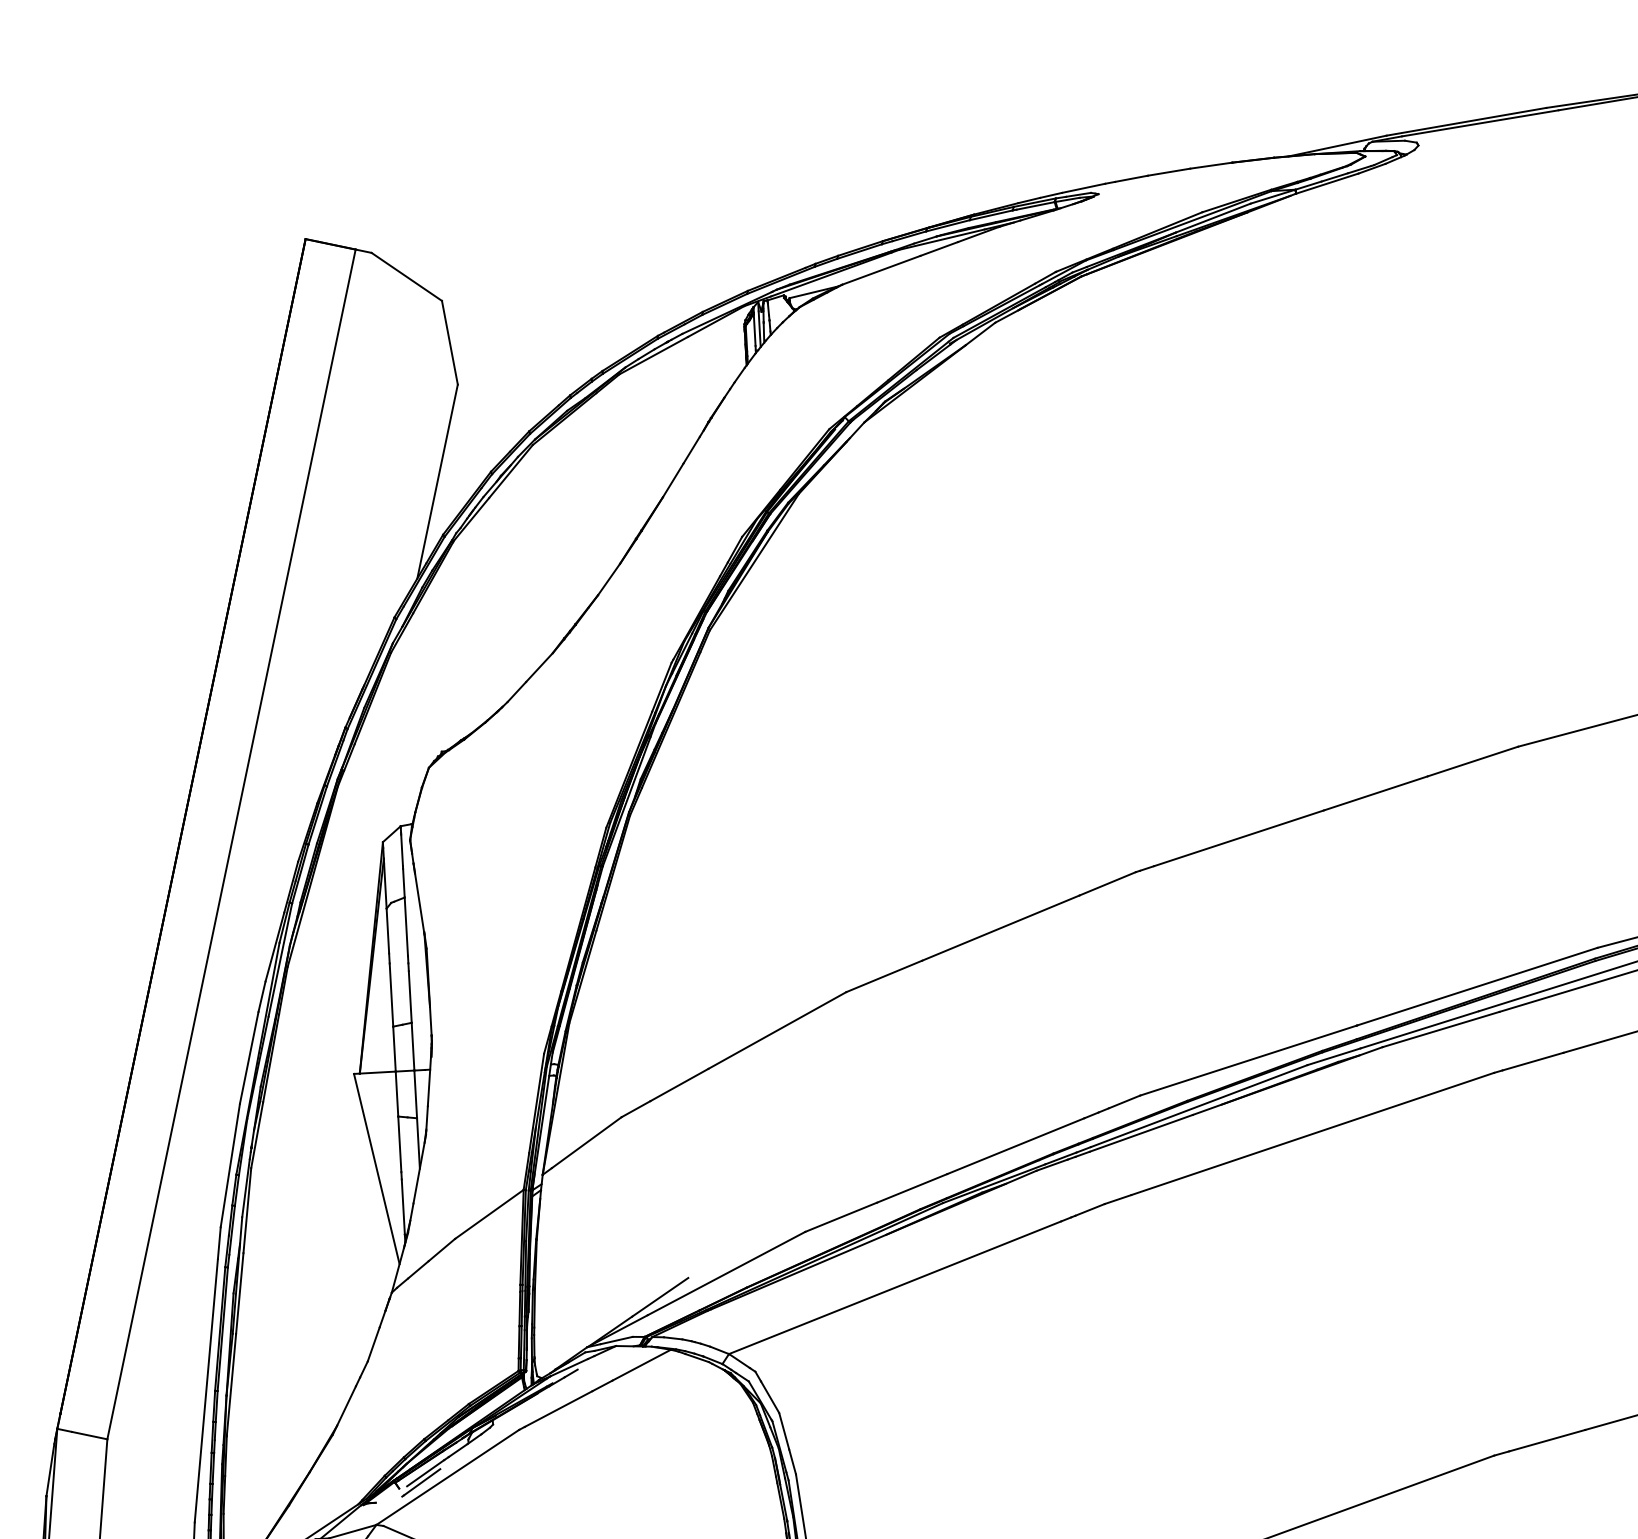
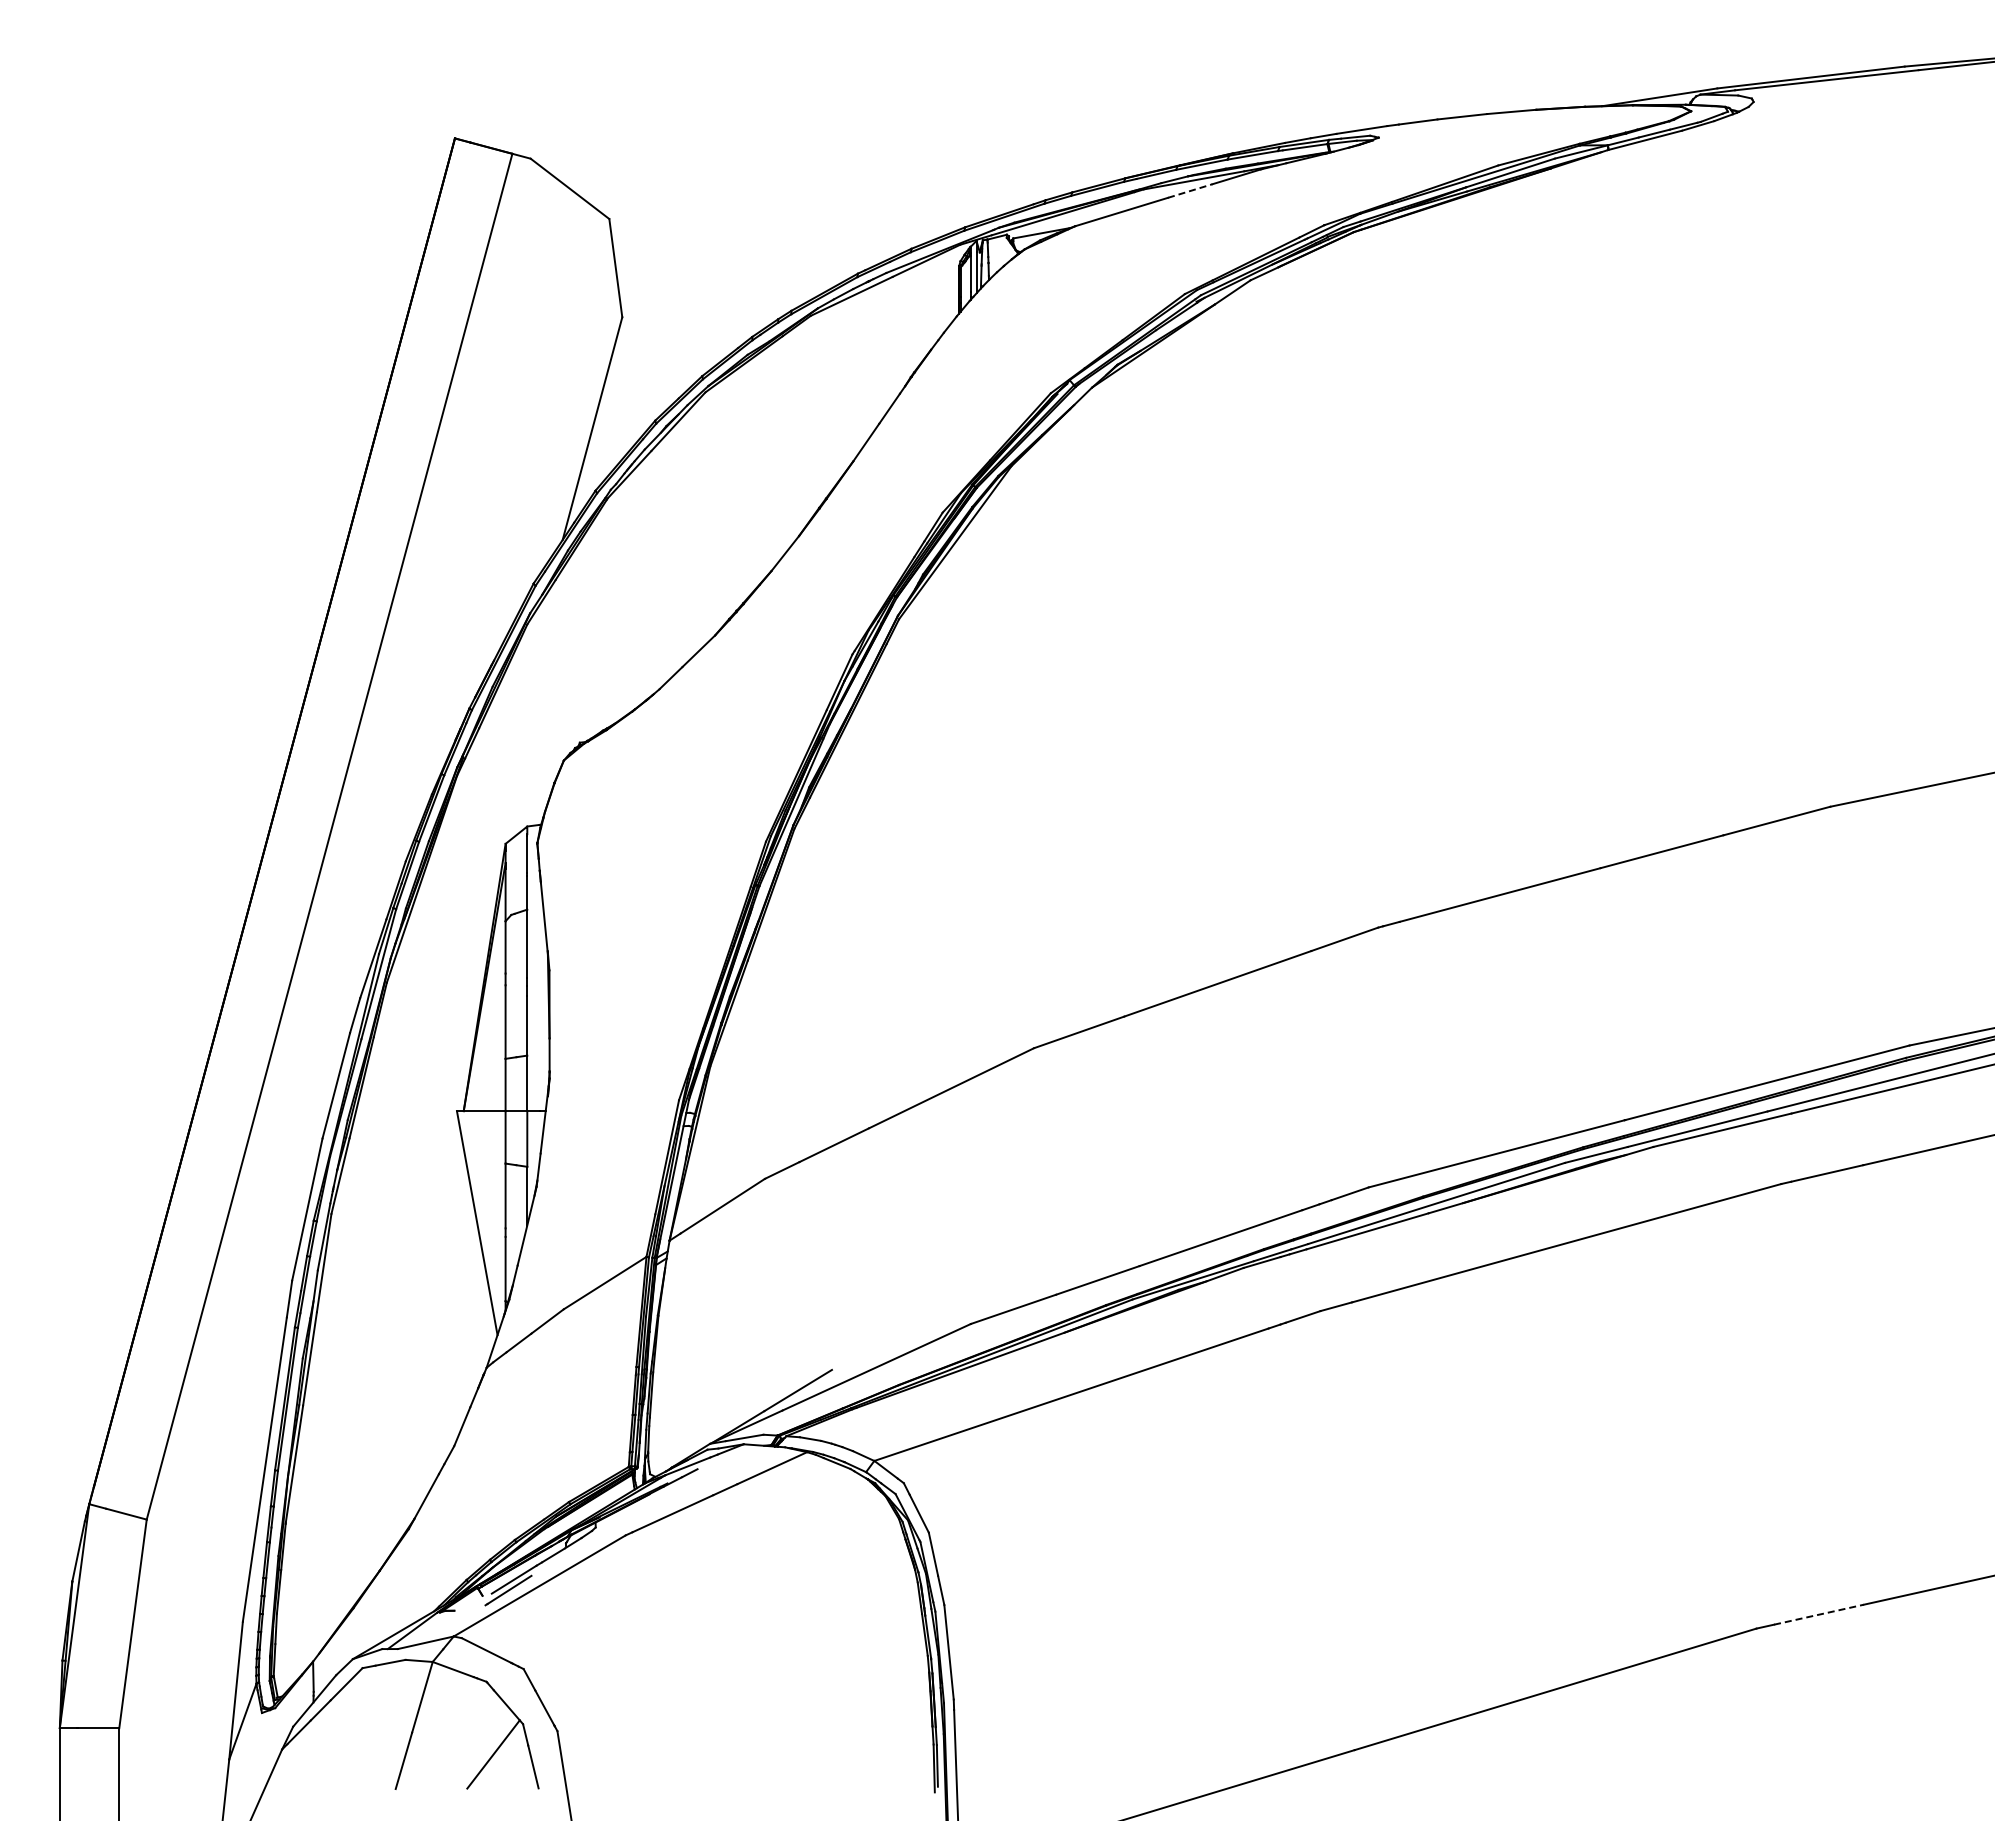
line: (939, 248) -> (1190, 190), solid -> dashed
line: (1547, 1440) -> (1819, 1614), solid -> dashed

